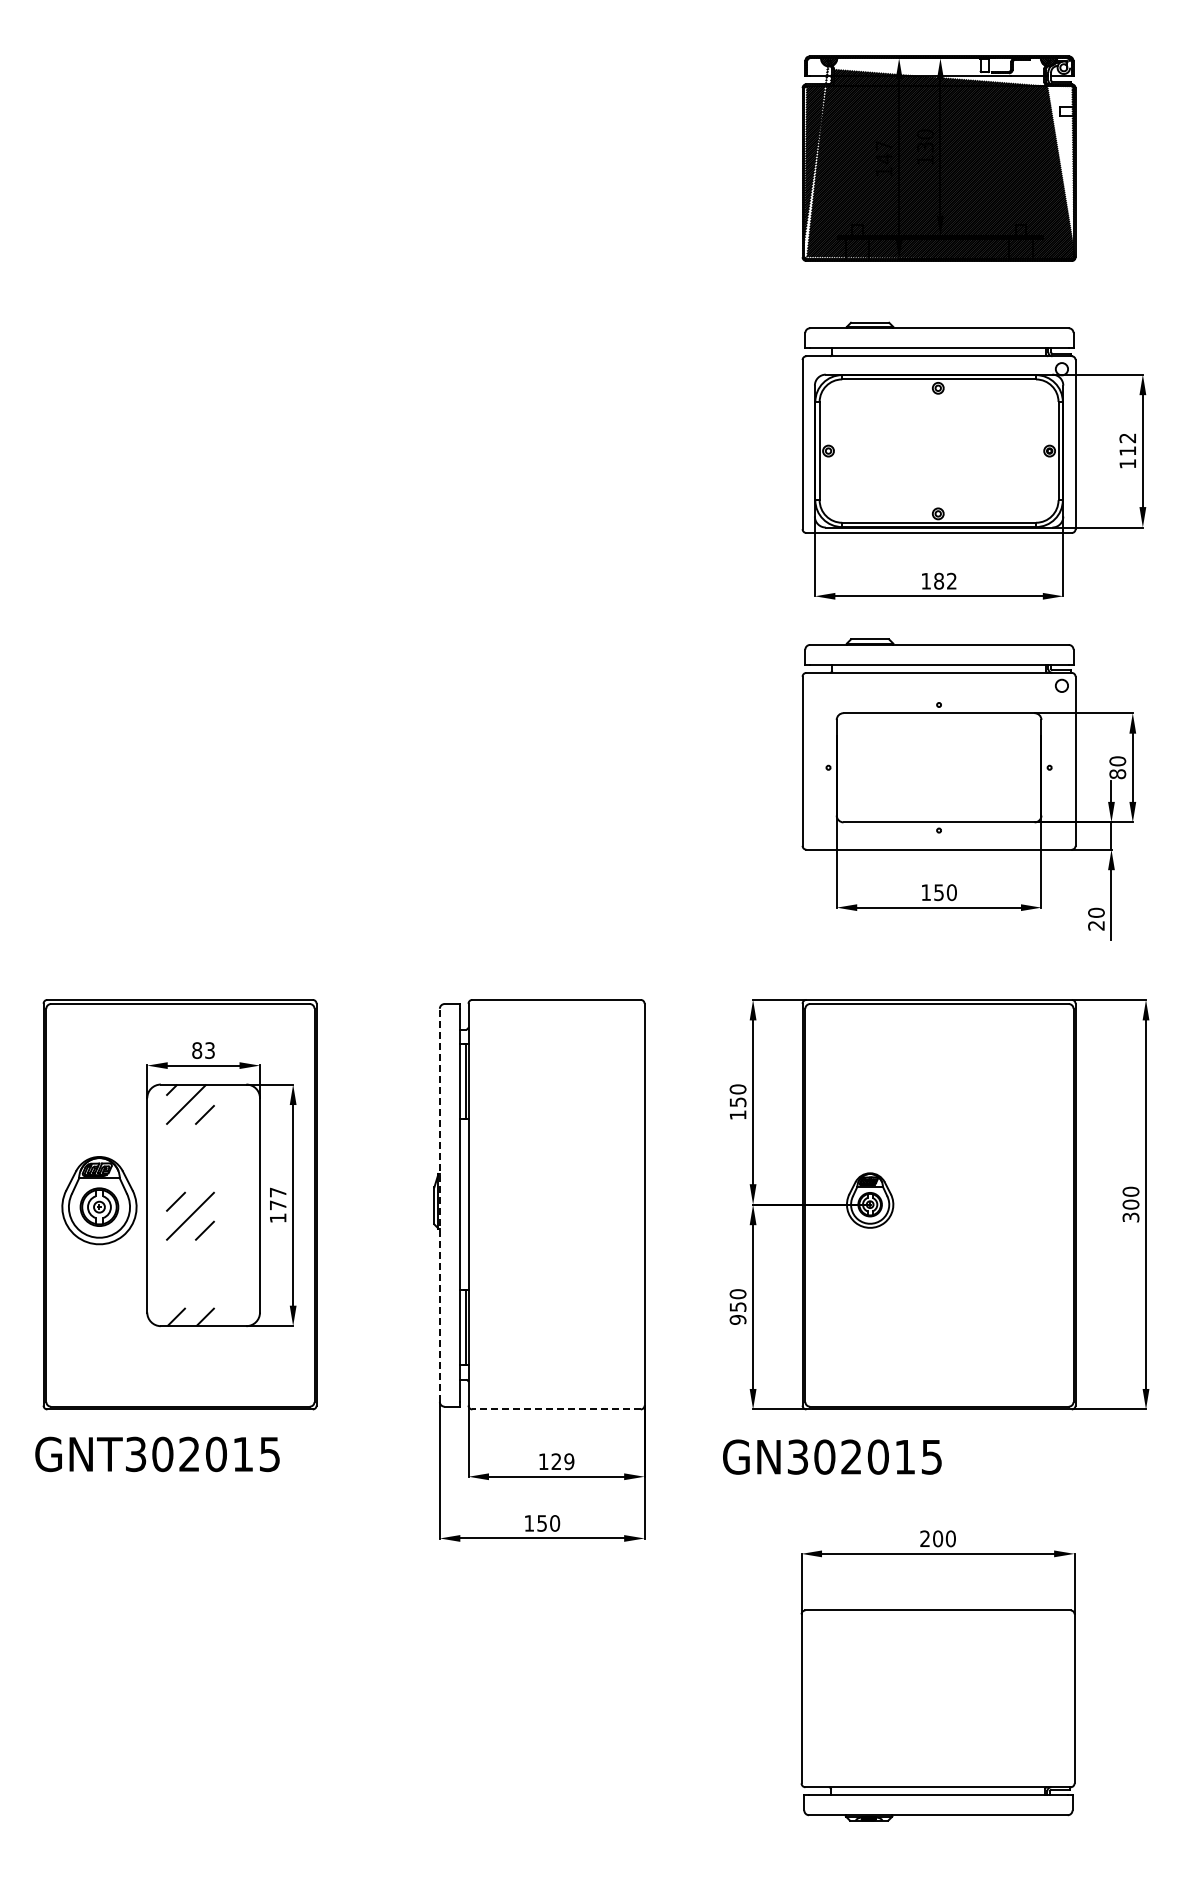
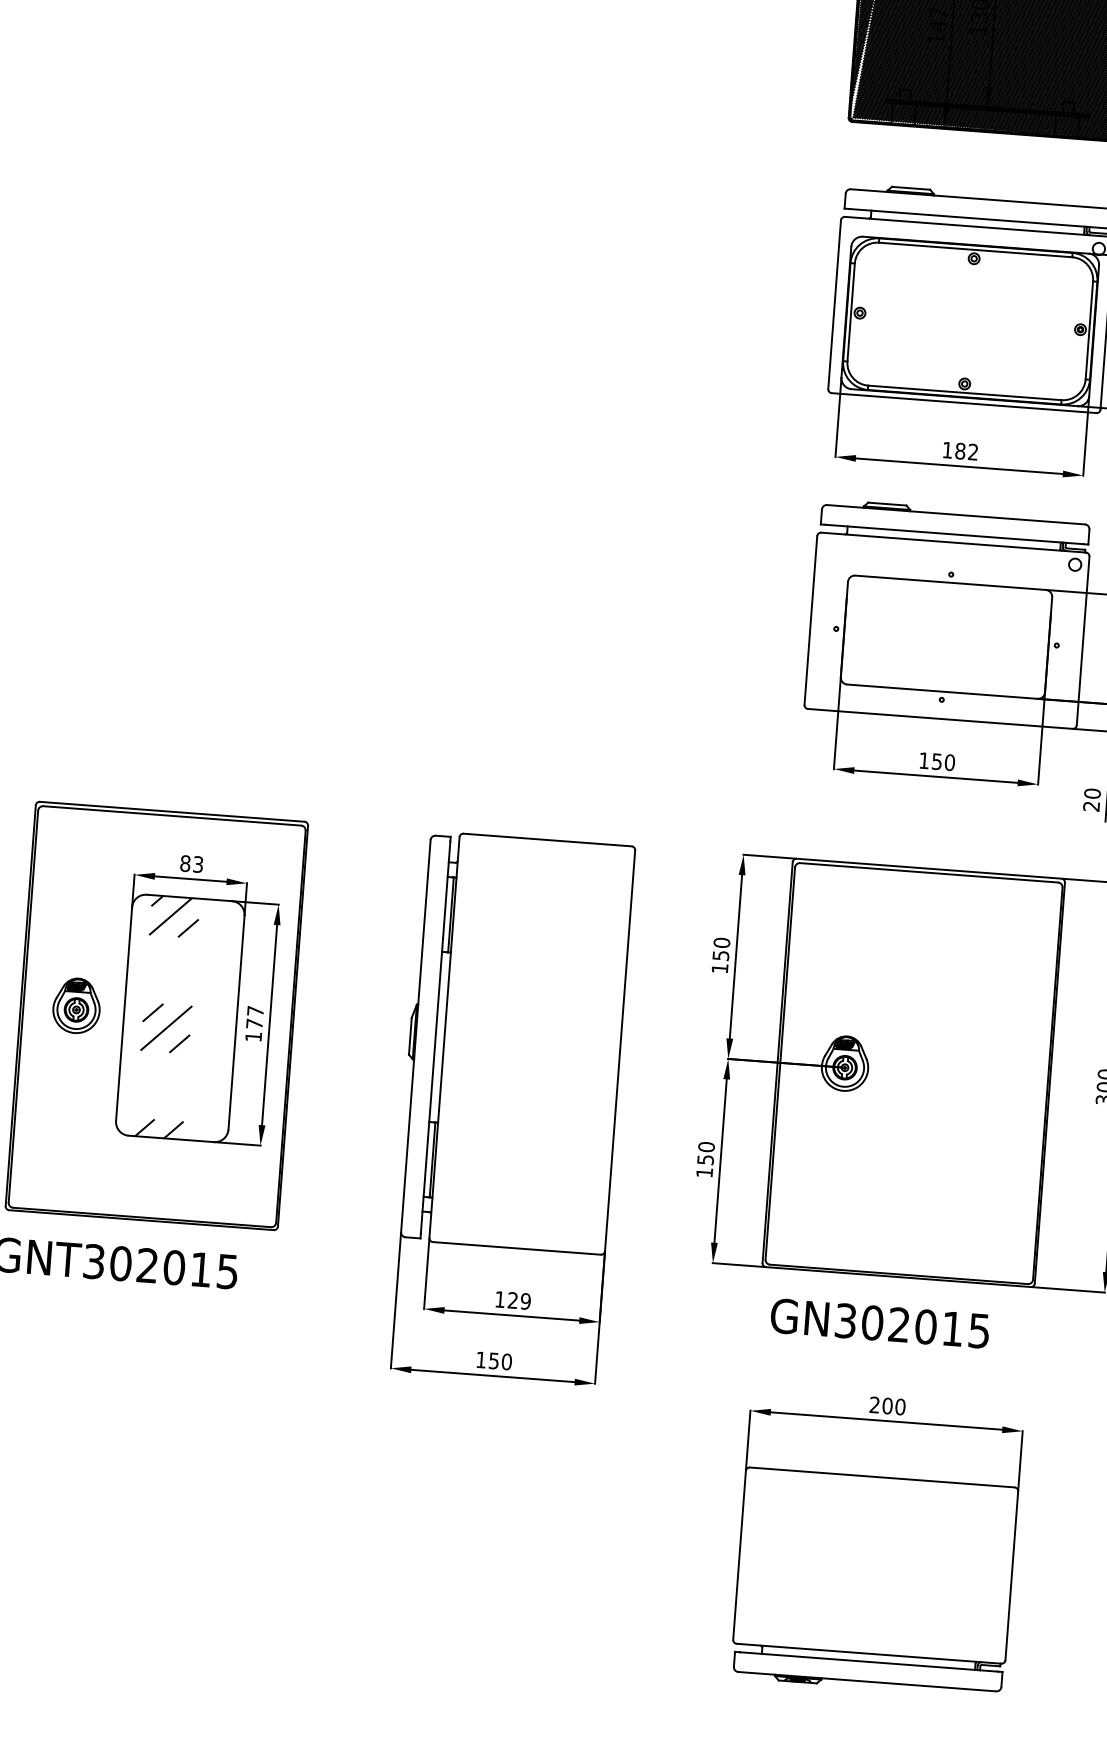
part: (99, 1200) -> (76, 1005), size x0.62
line: (439, 1205) -> (415, 1036), dashed -> solid
text: (737, 1319) -> (704, 1172), 950 -> 150
line: (556, 1409) -> (516, 1248), dashed -> solid
text: (832, 1456) -> (880, 1322), moved

